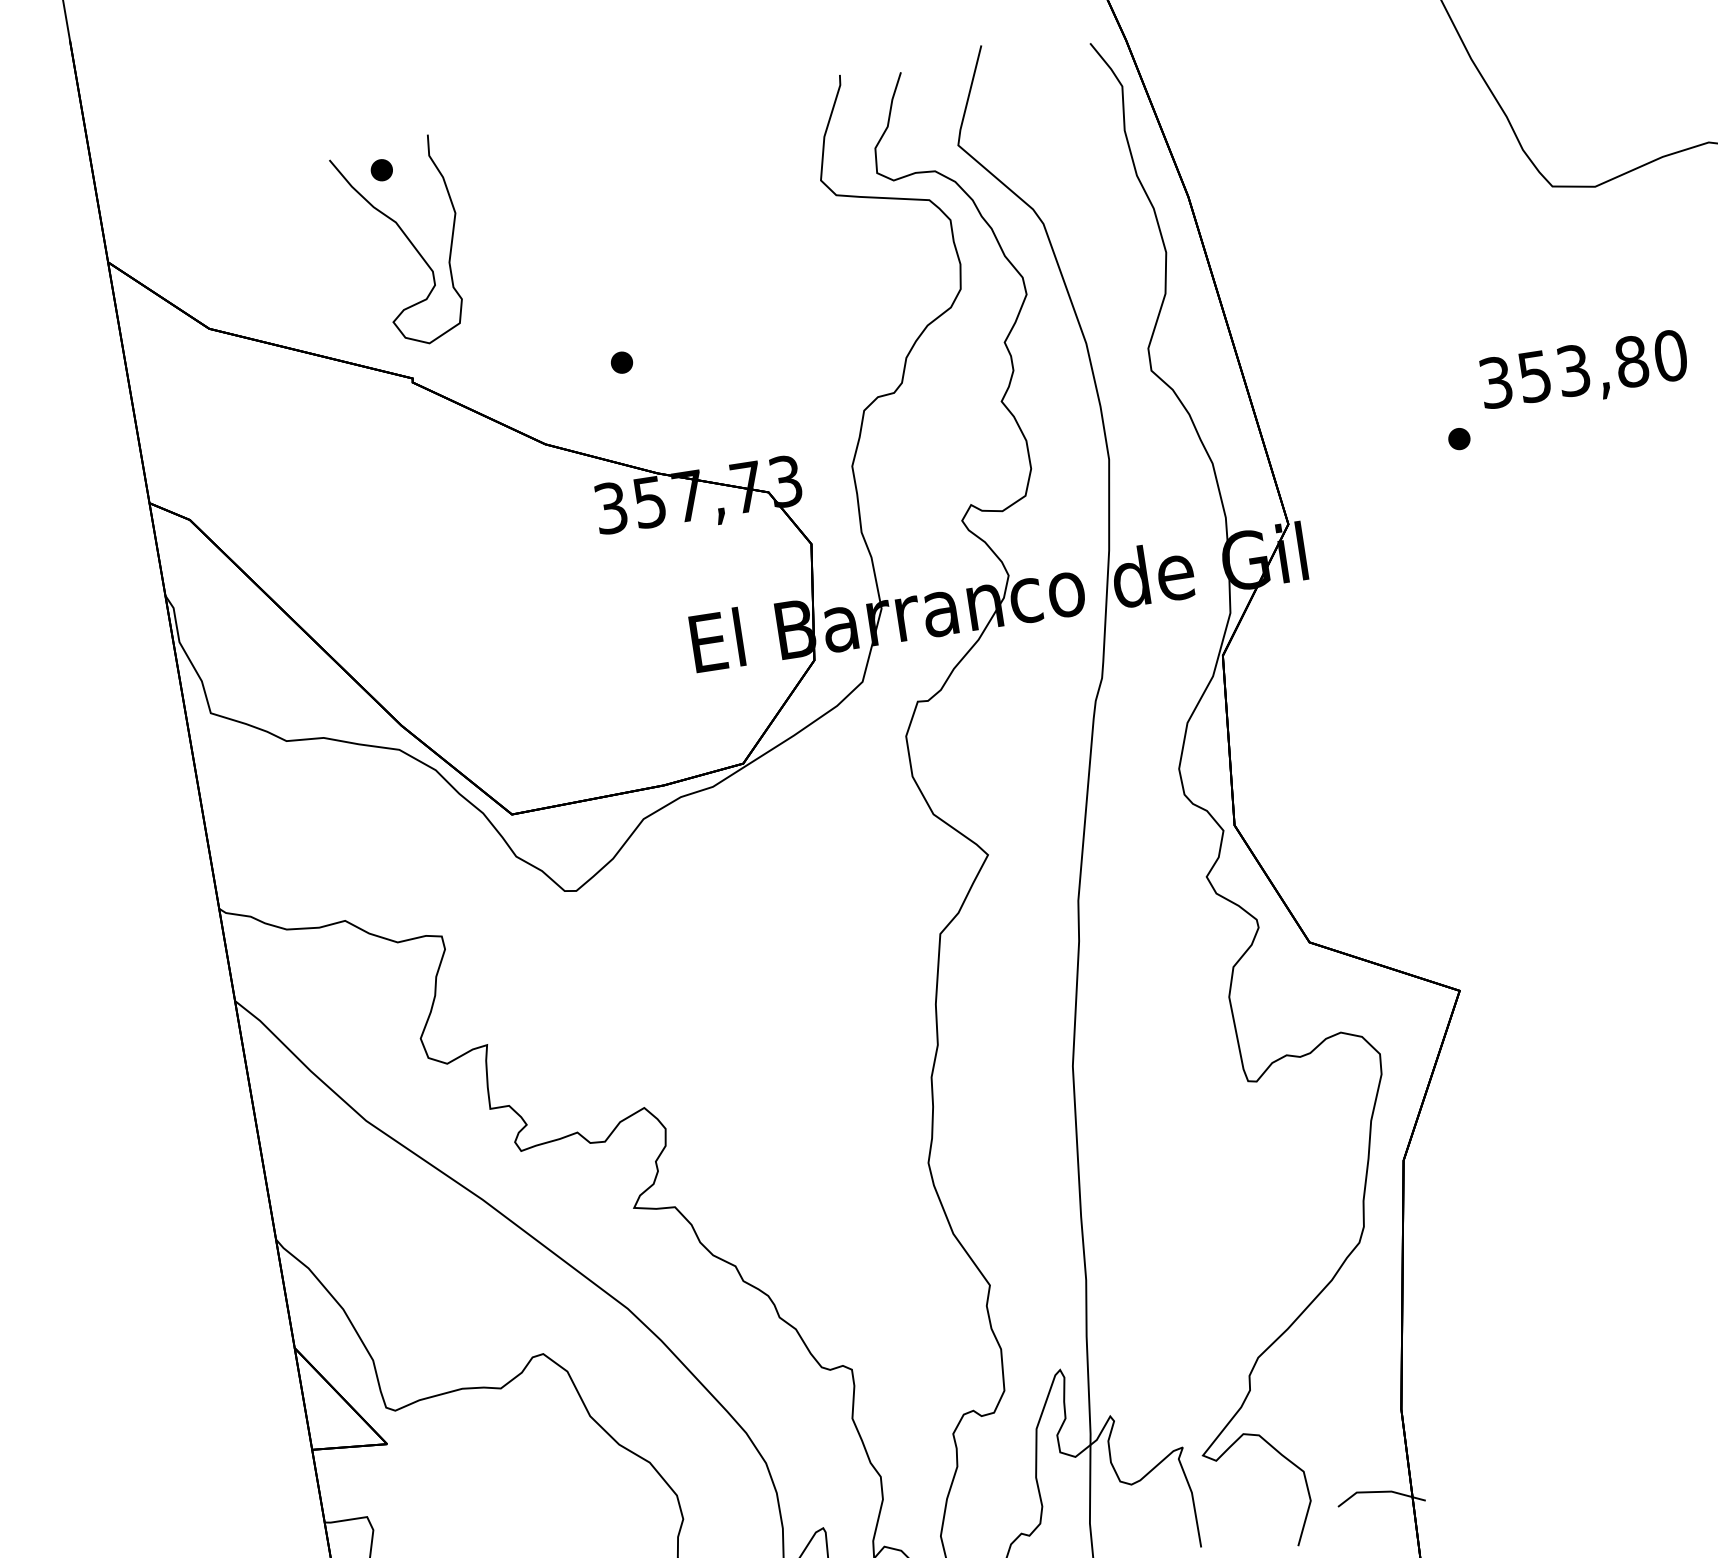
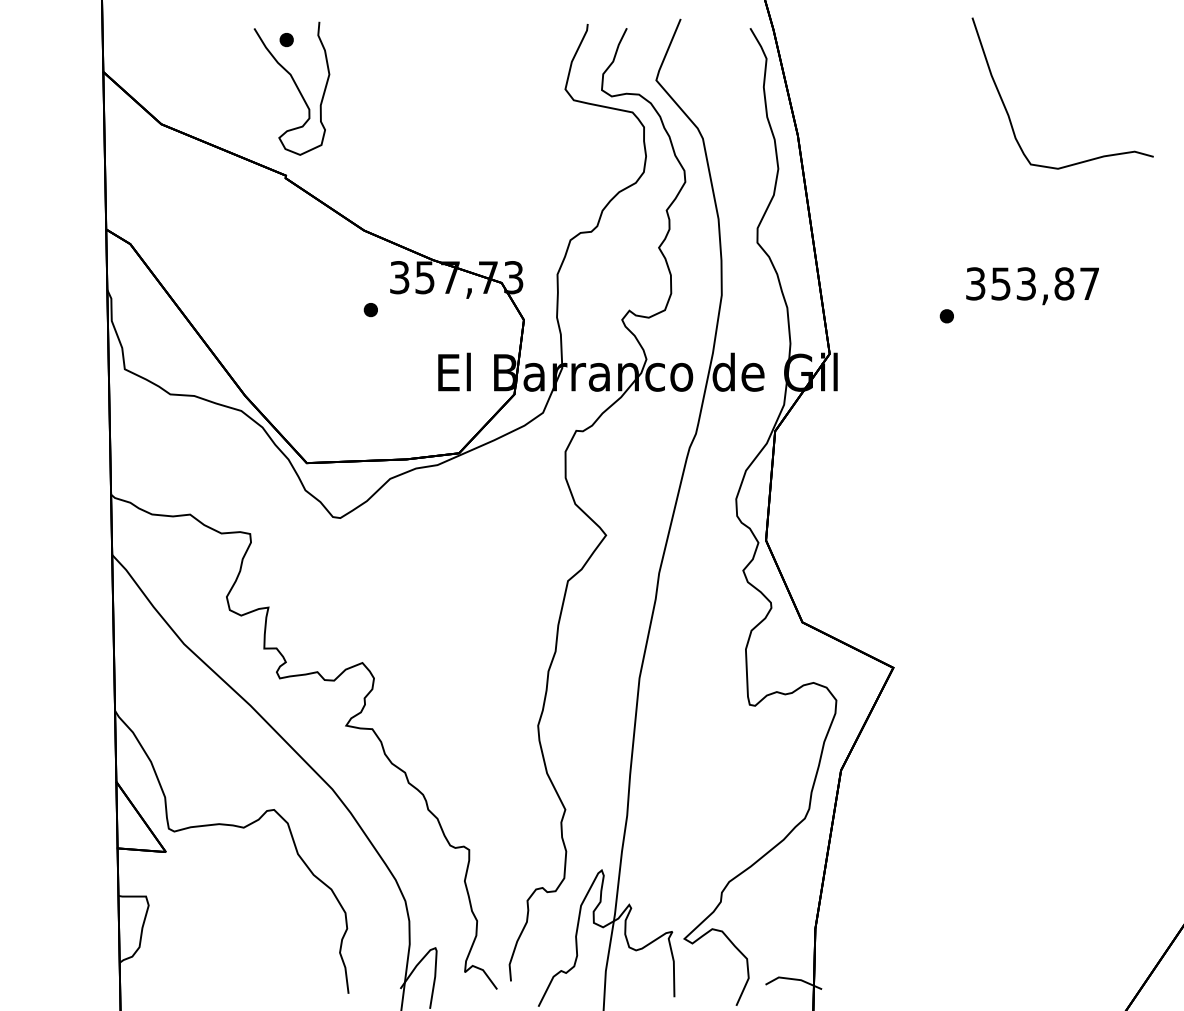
text: (1670, 355) -> (1089, 283), 353,80 -> 353,87
part: (621, 363) -> (370, 310), moved

